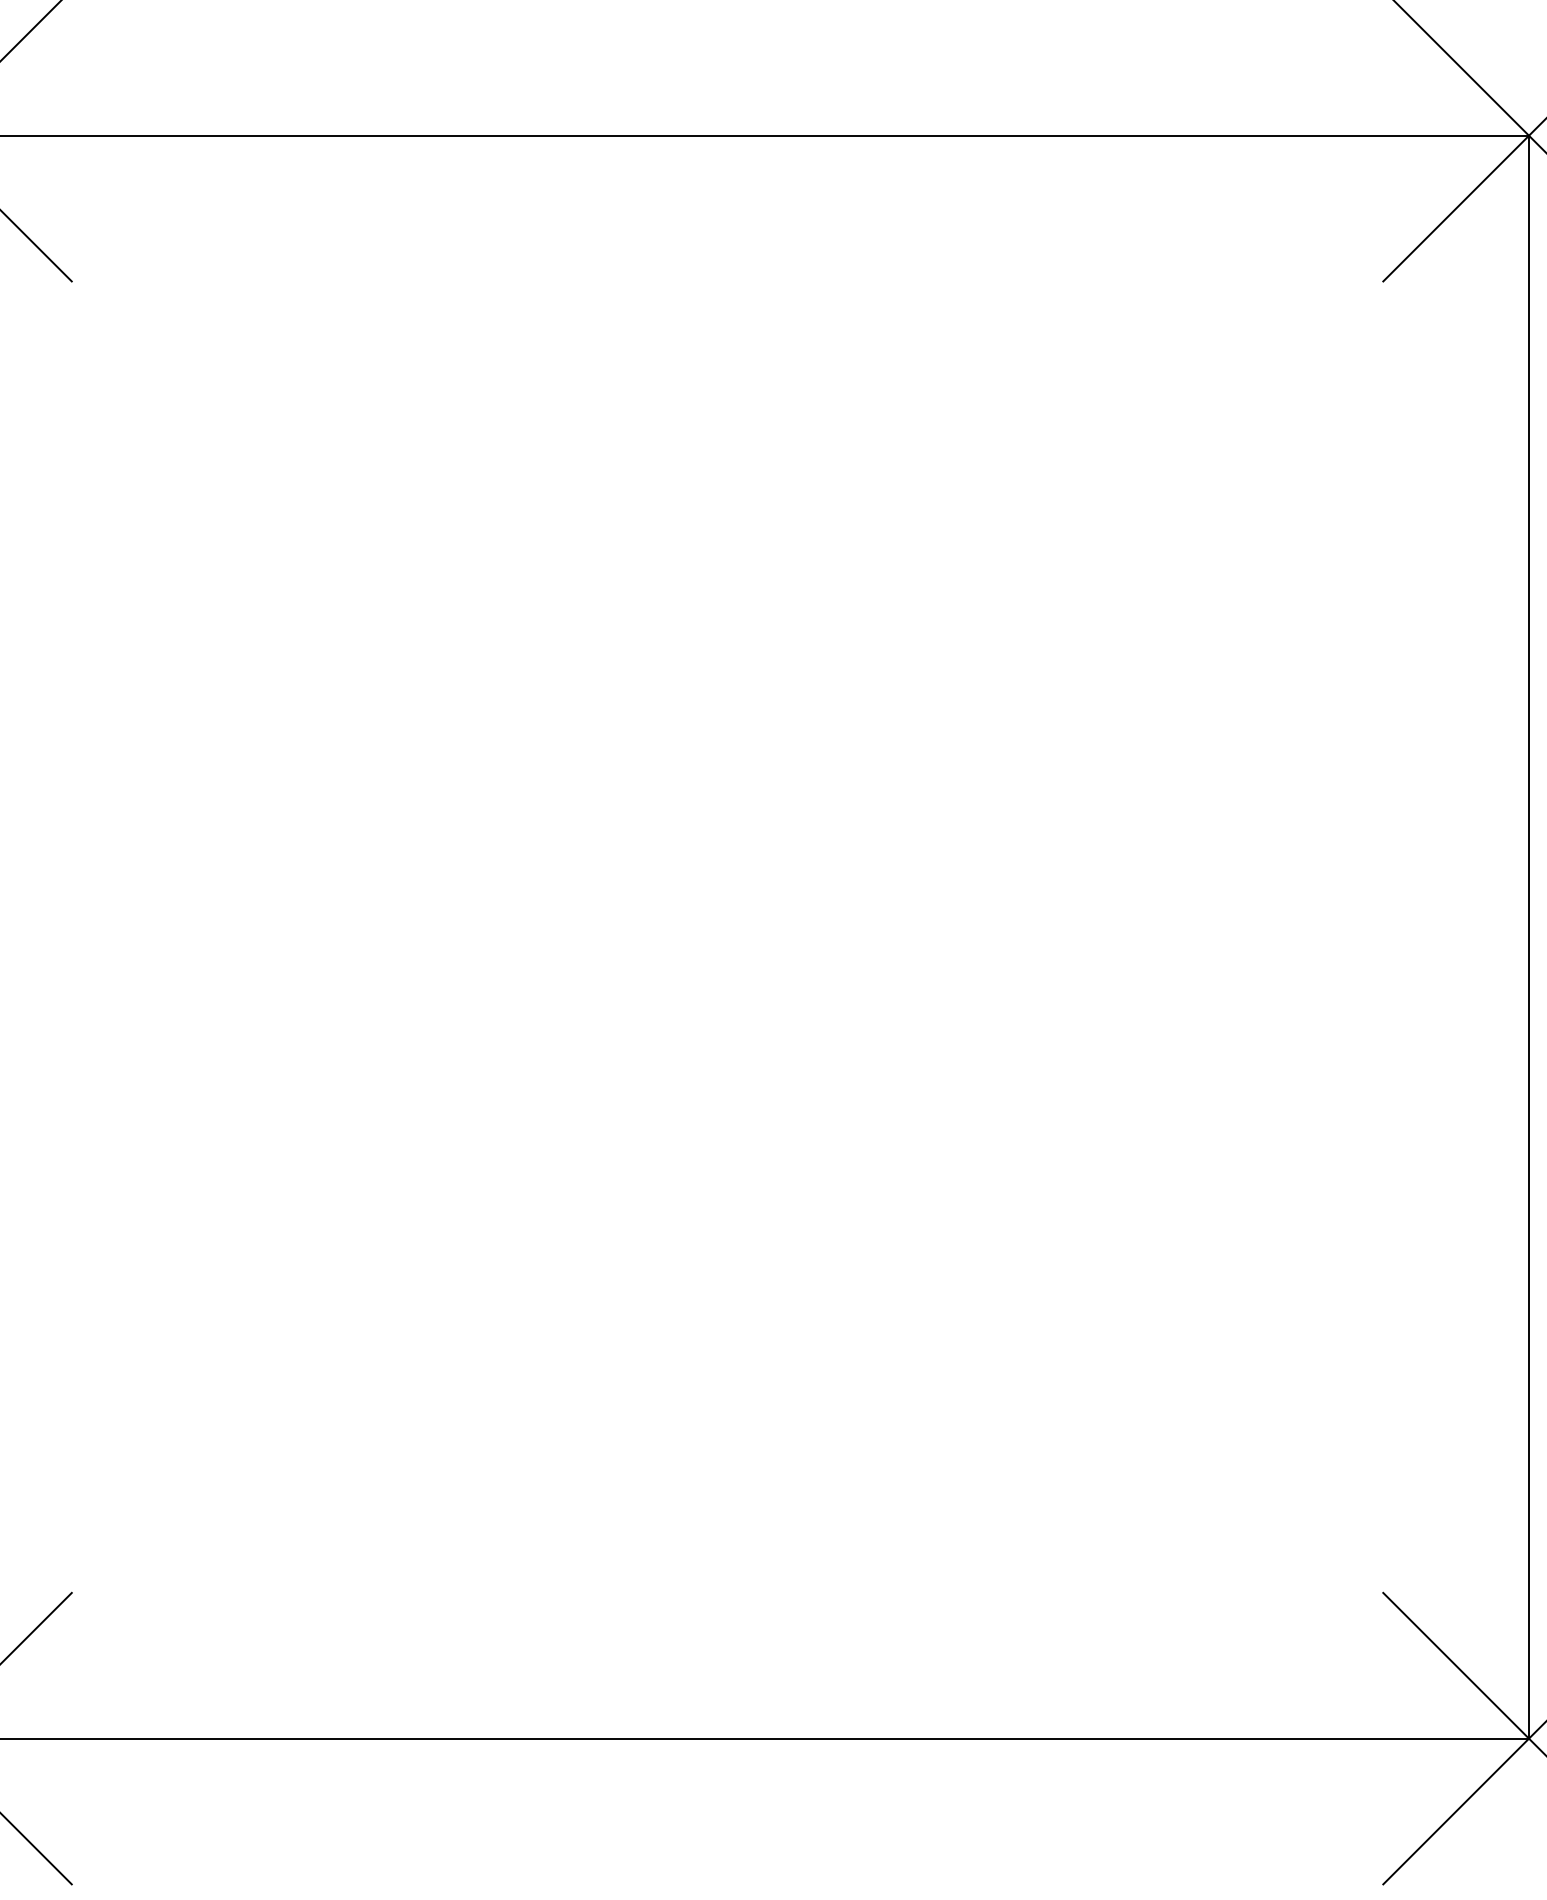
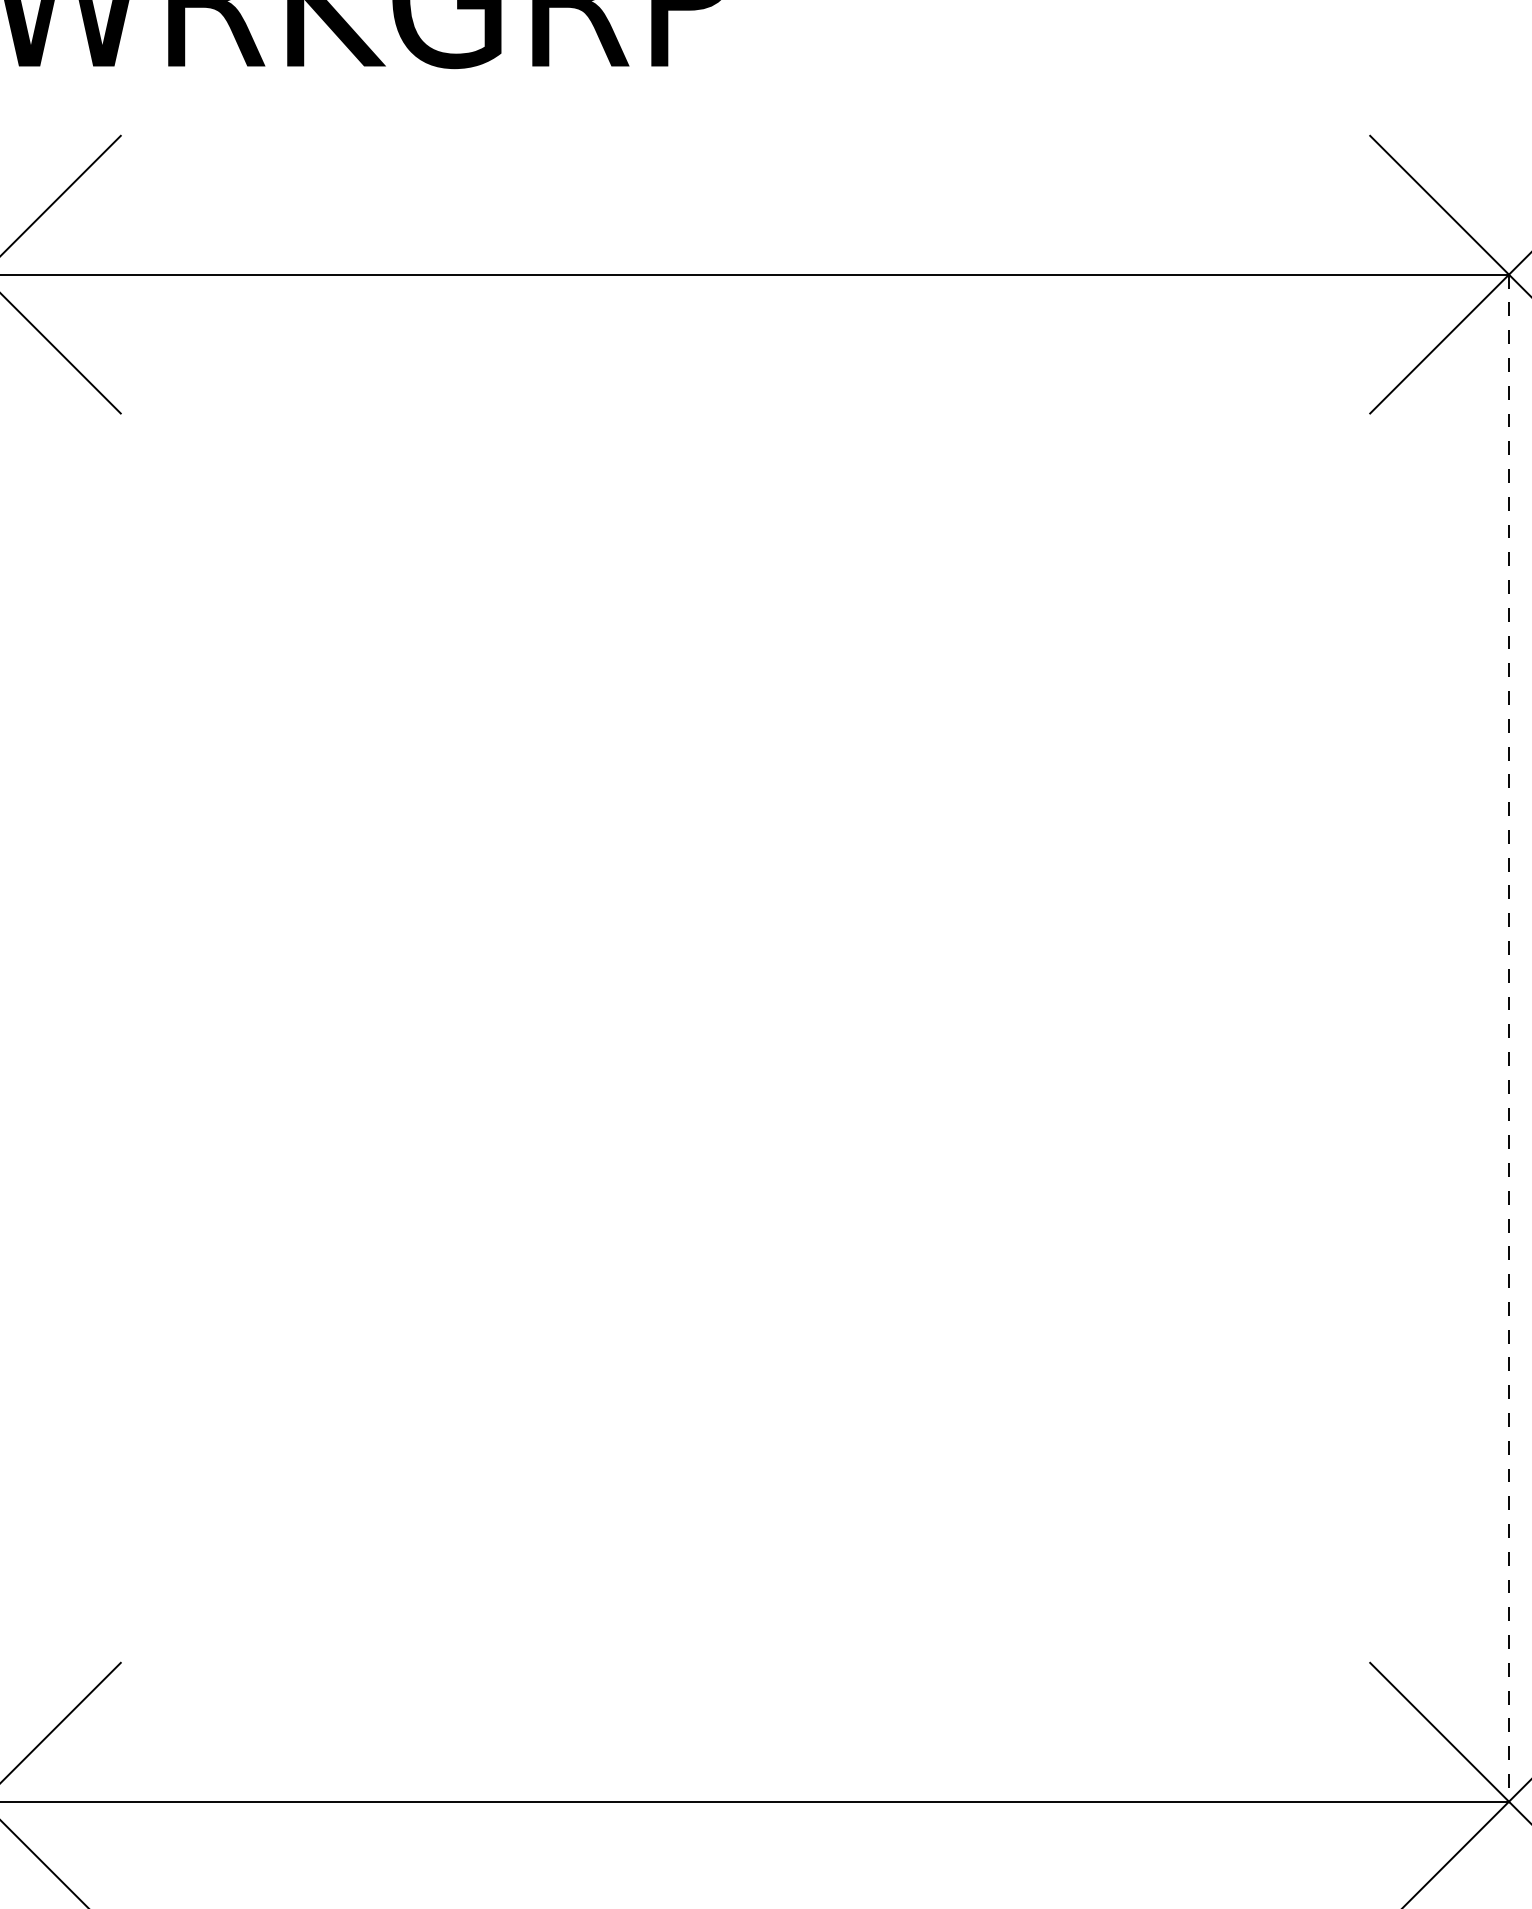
line: (1529, 937) -> (1509, 1038), solid -> dashed

